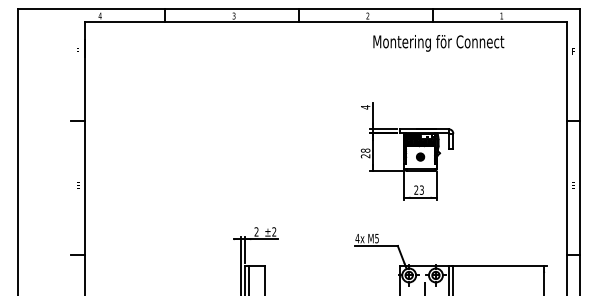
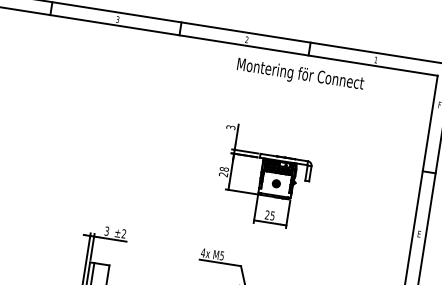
text: (438, 43) -> (300, 75), moved
text: (365, 107) -> (230, 127), 4 -> 3
text: (421, 189) -> (272, 215), 23 -> 25
text: (256, 232) -> (106, 231), 2 -> 3

